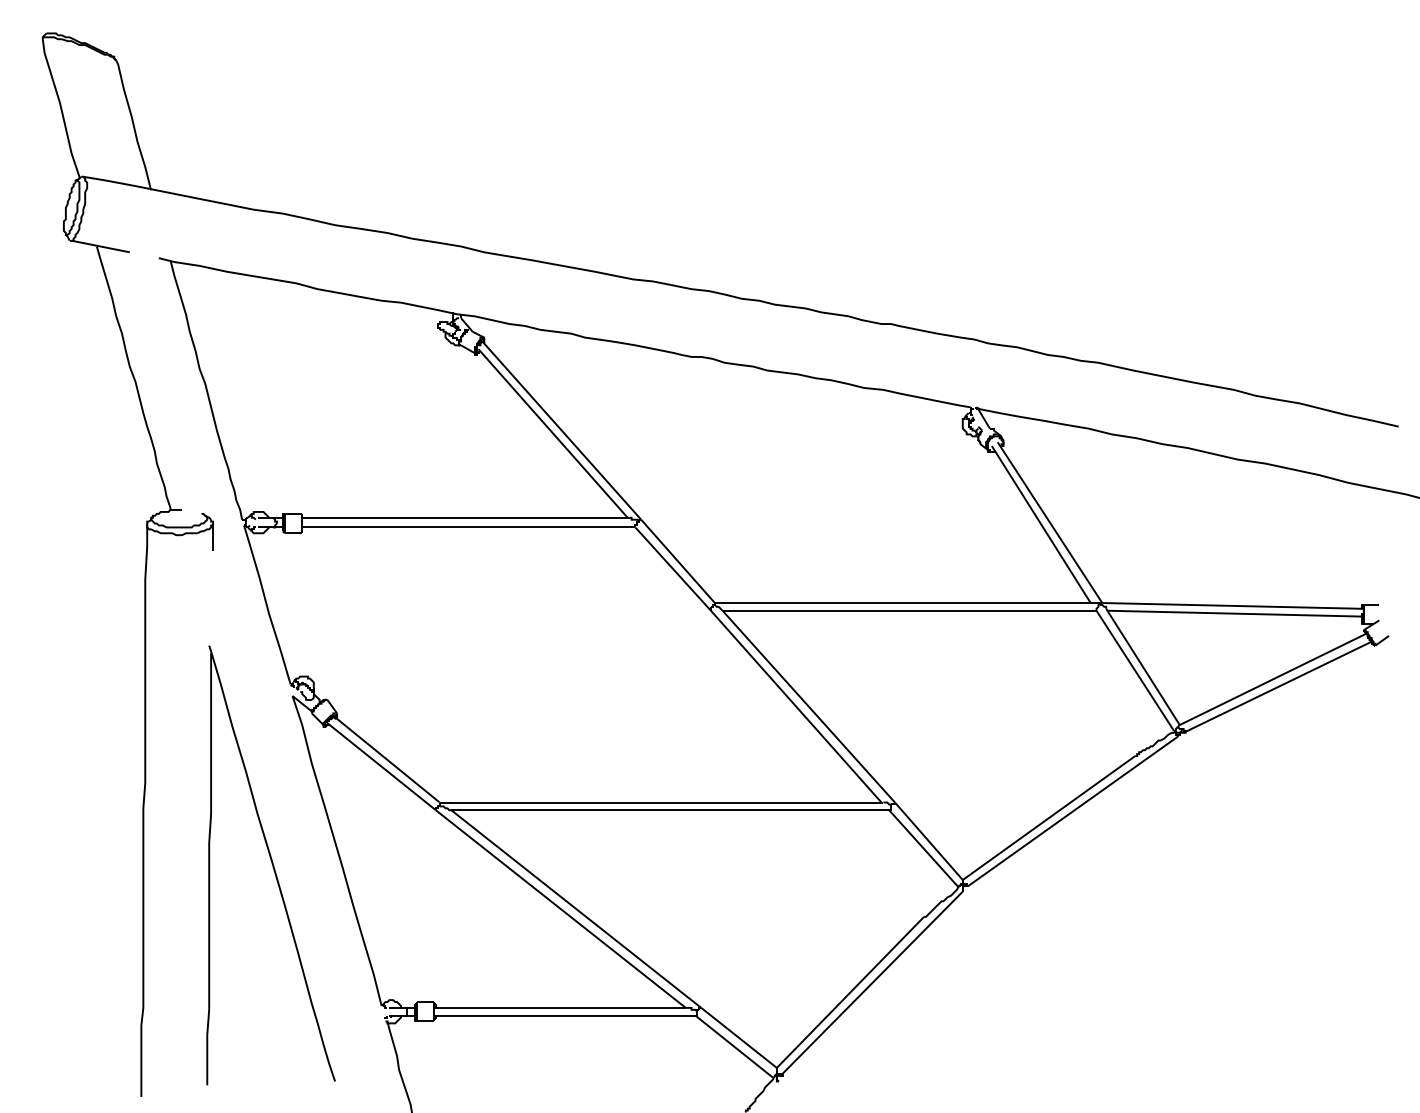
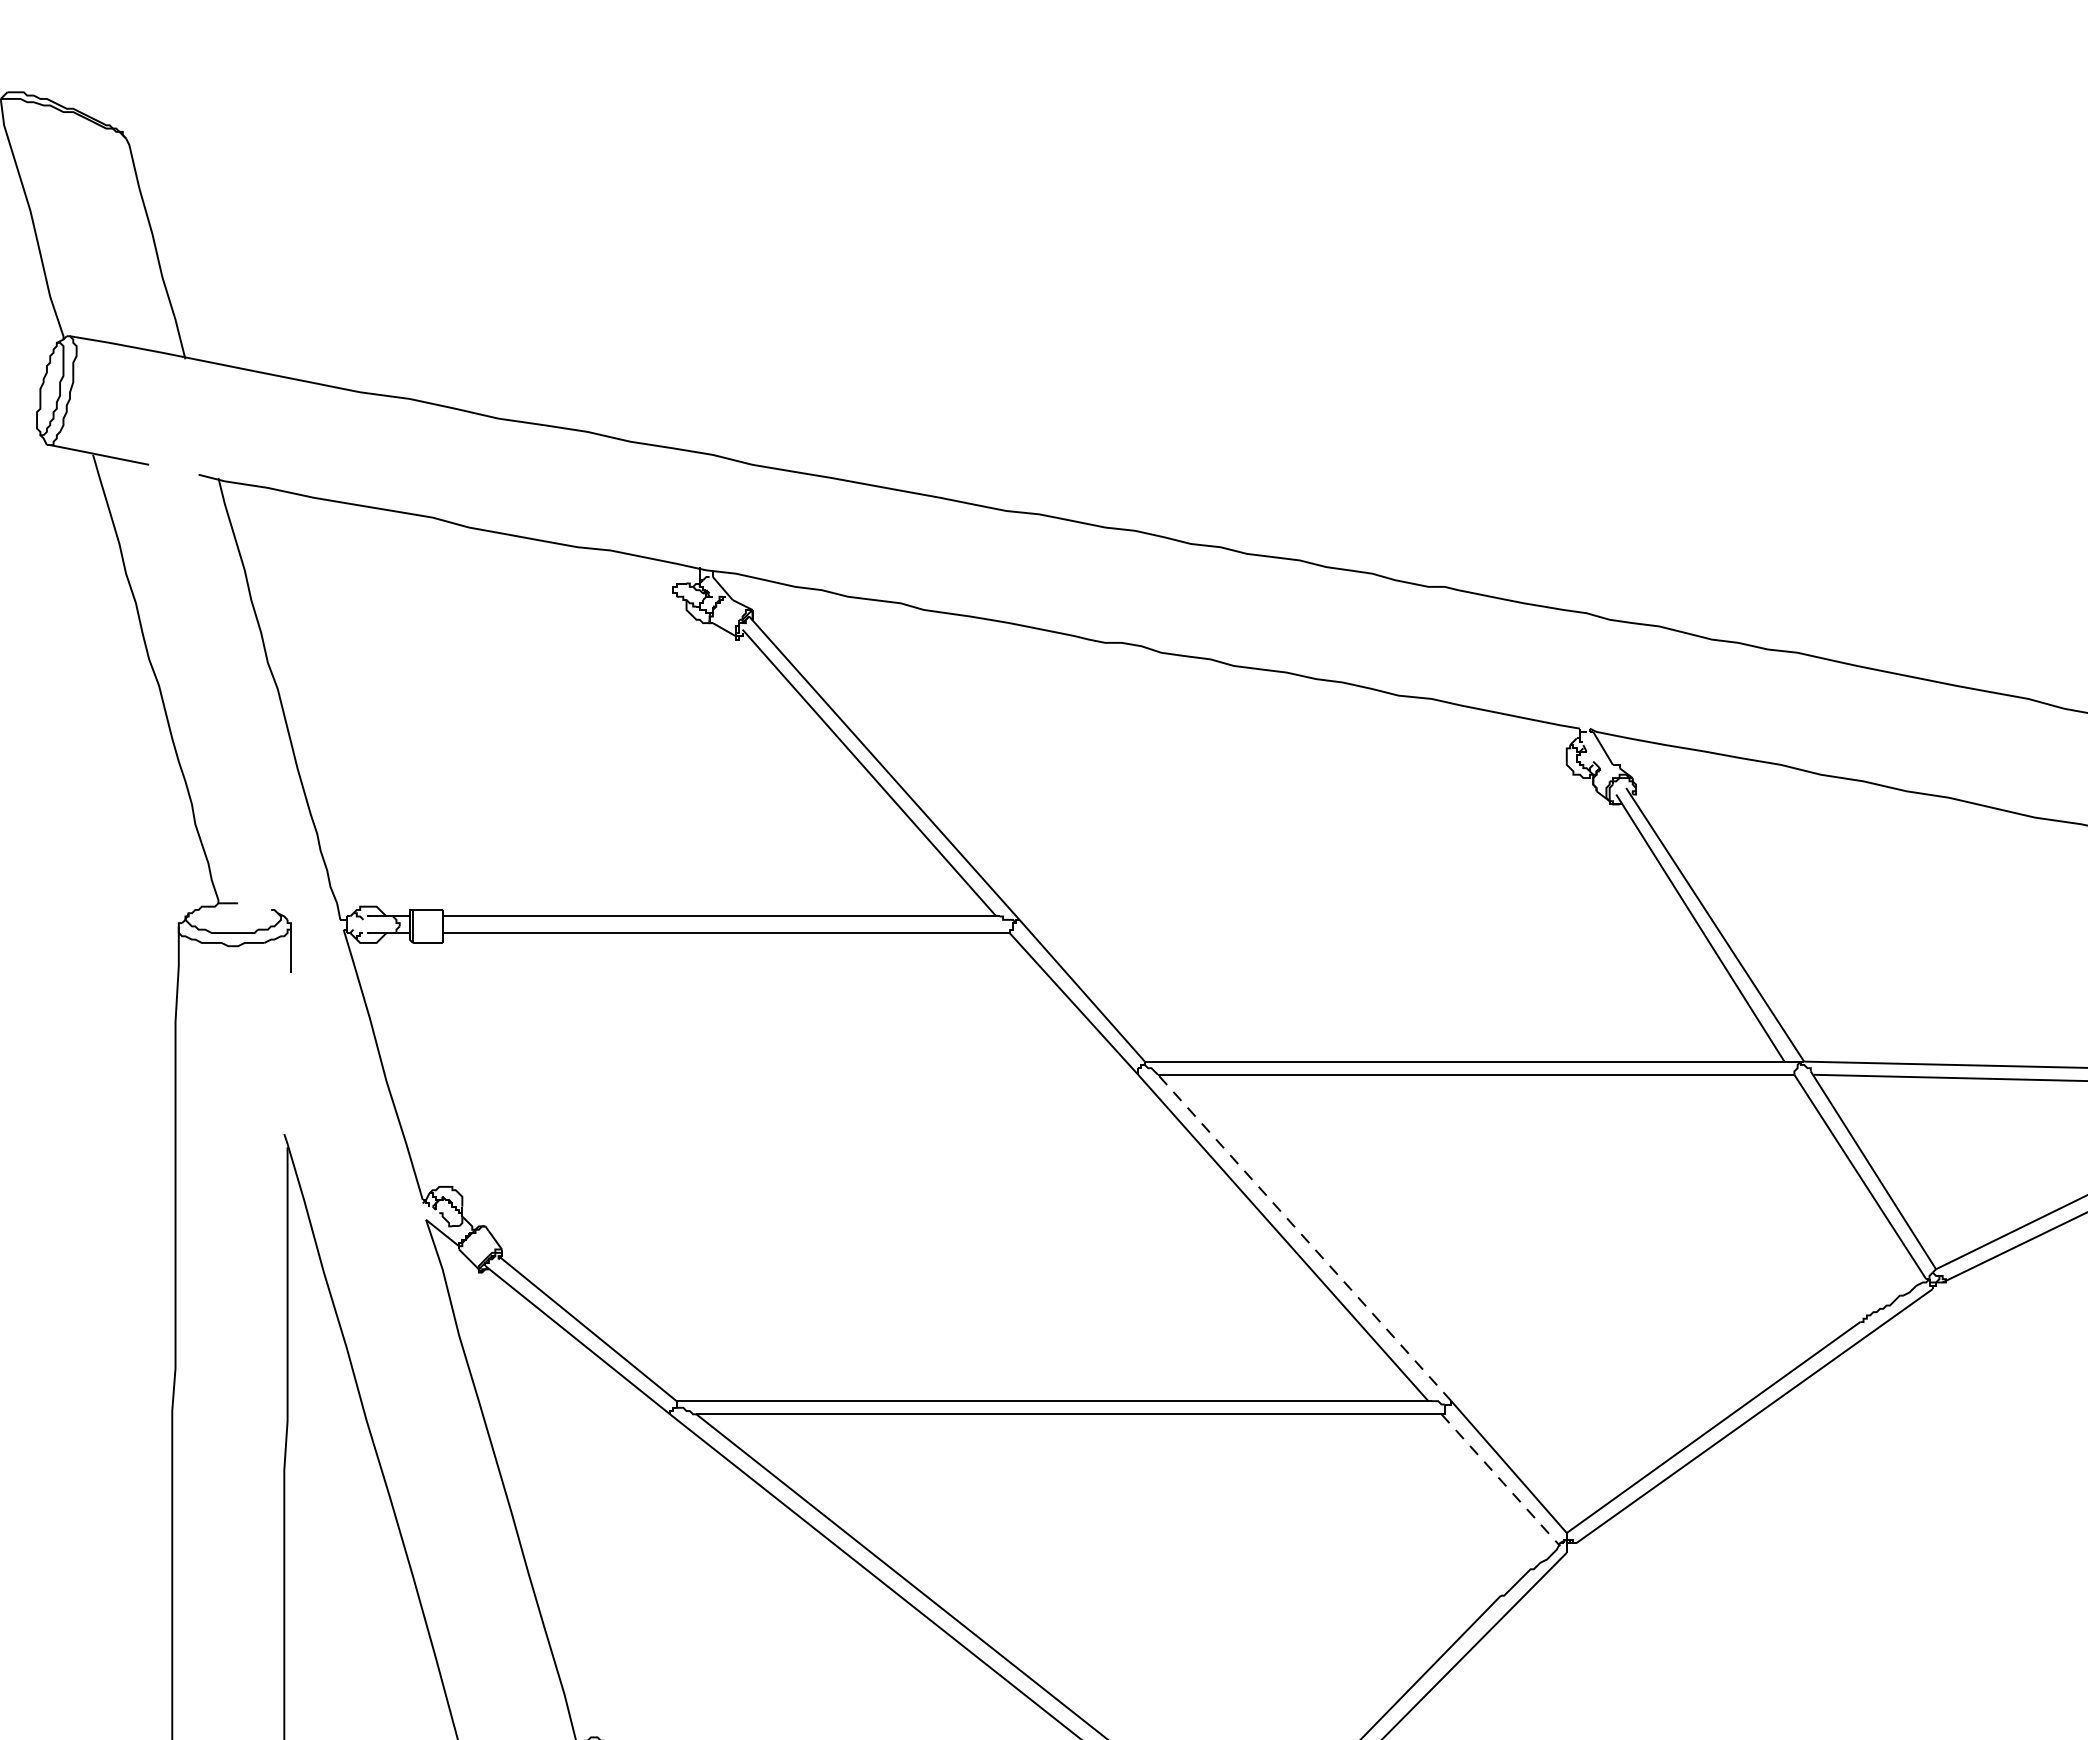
line: (808, 706) -> (1304, 1237), solid -> dashed
line: (924, 849) -> (1501, 1481), solid -> dashed

